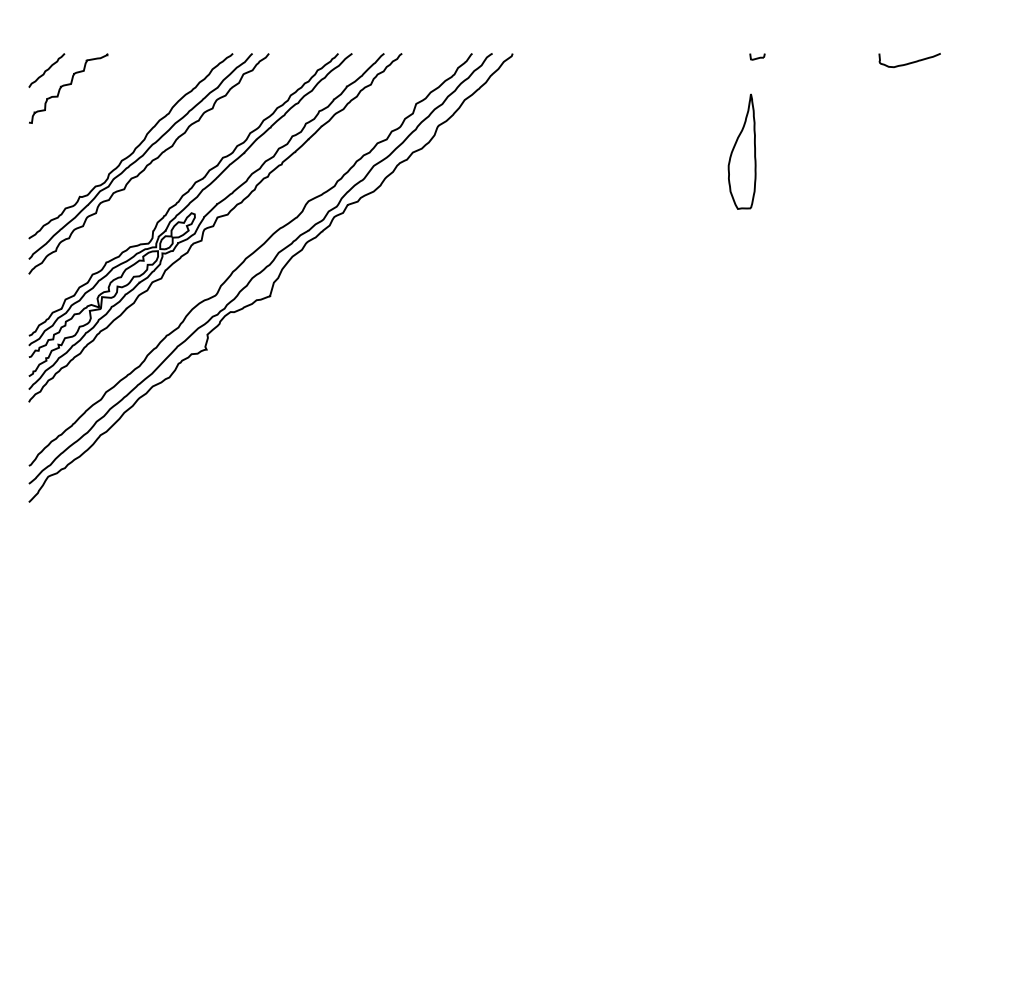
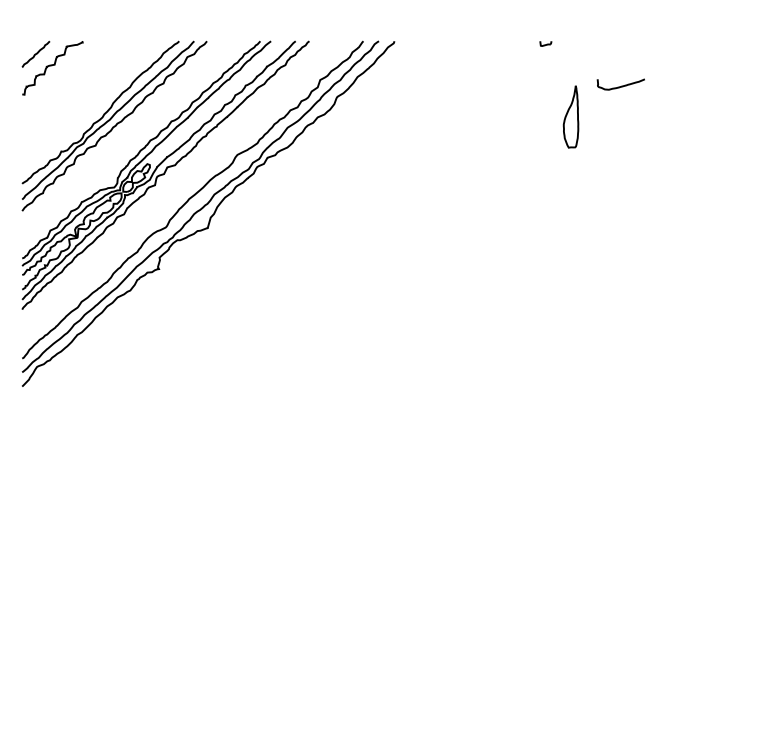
part: (757, 56) -> (545, 43), moved
curve: (910, 61) -> (621, 85), moved
part: (741, 151) -> (570, 116), size x0.7

